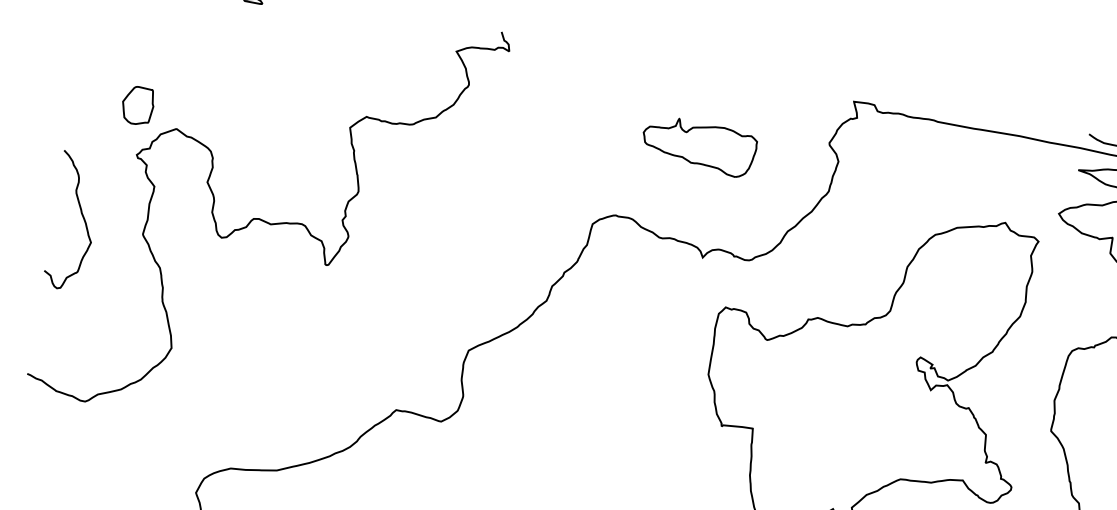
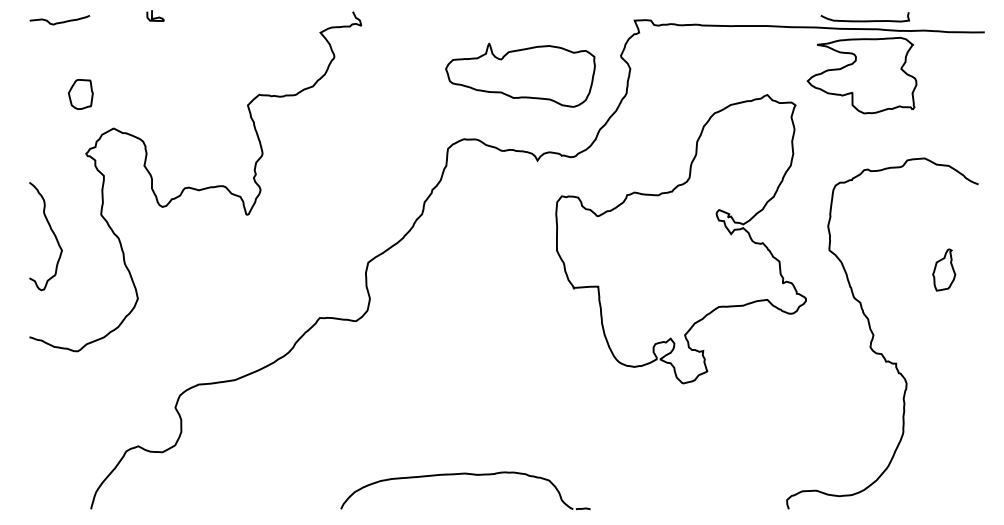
part: (137, 105) -> (80, 94), moved
part: (699, 145) -> (520, 74), size x1.67
curve: (82, 219) -> (52, 233), moved

